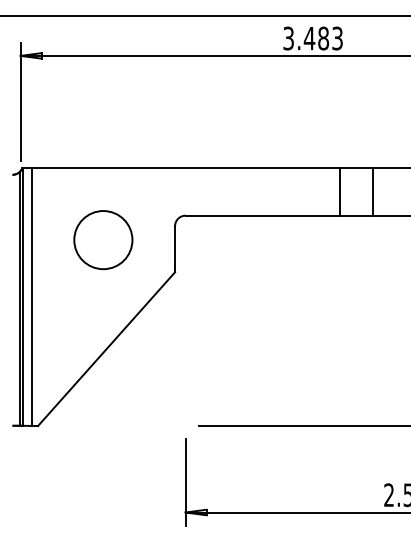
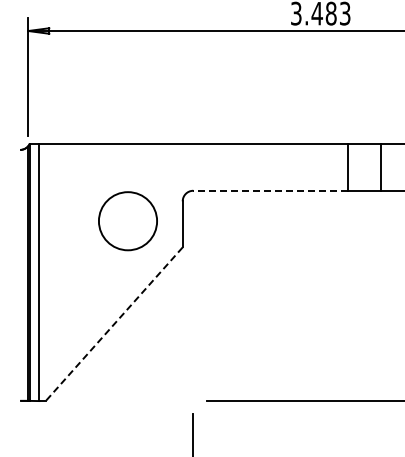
line: (262, 215) -> (270, 190), solid -> dashed
circle: (103, 240) -> (128, 221), moved
line: (106, 349) -> (114, 324), solid -> dashed

